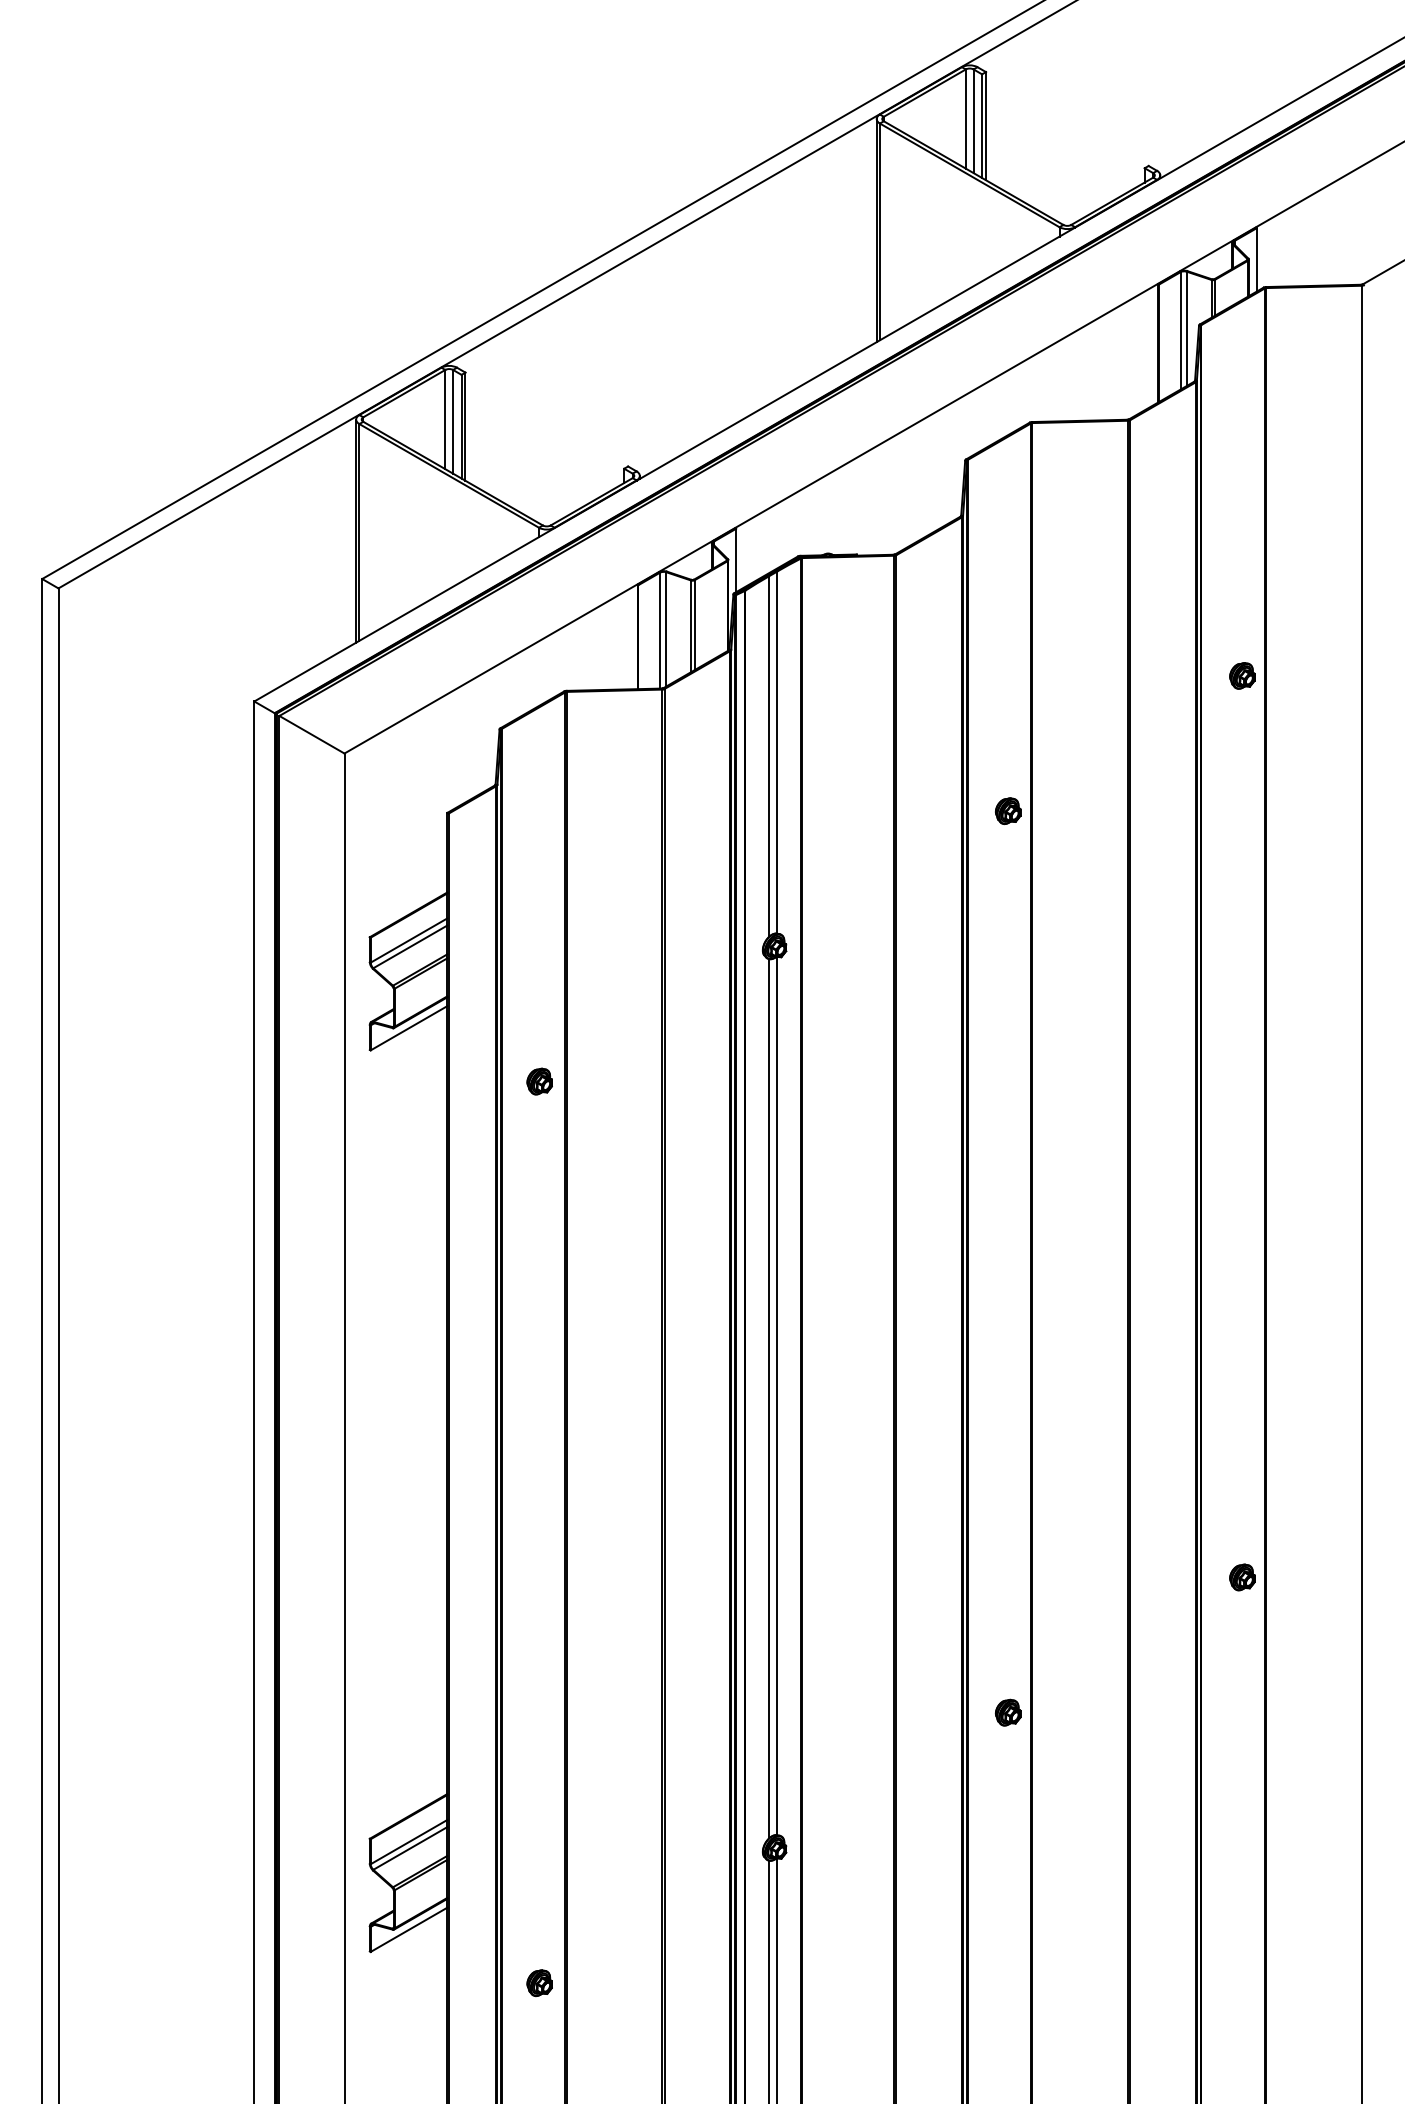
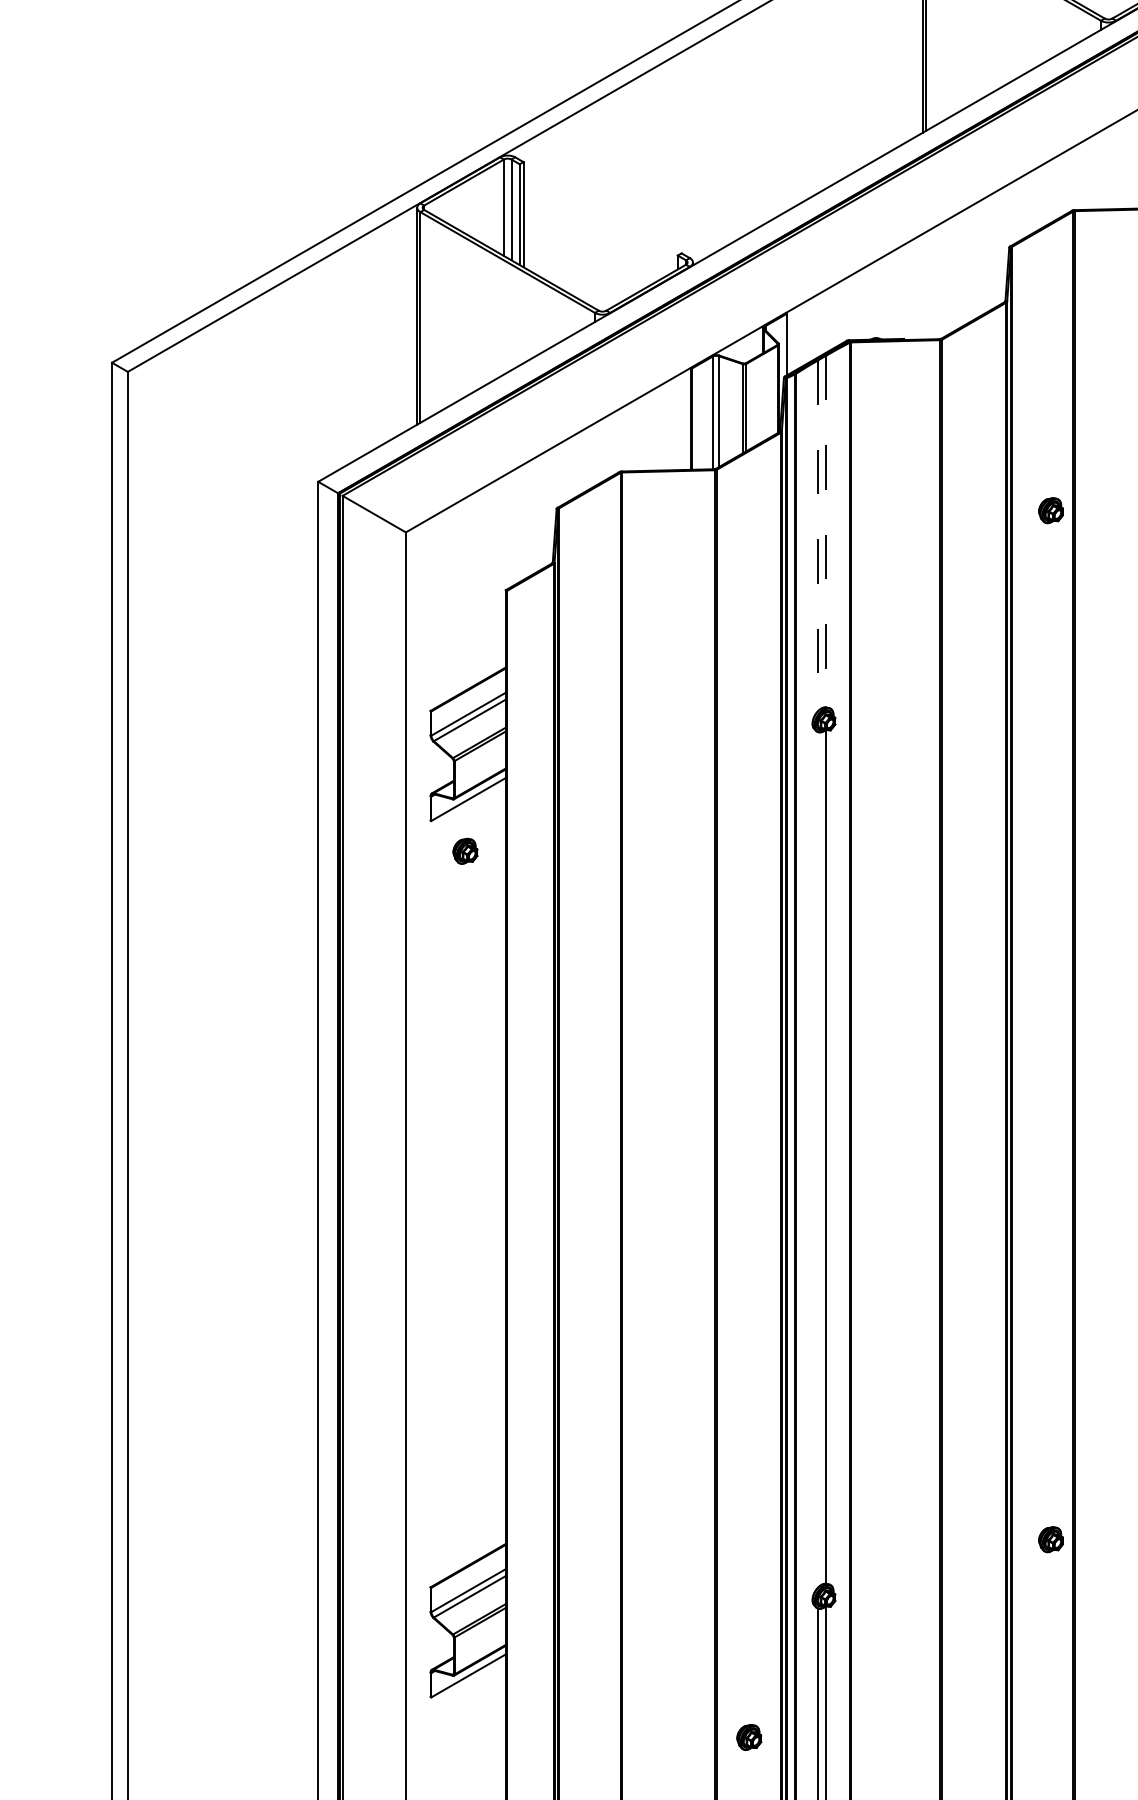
line: (777, 752) -> (826, 531), solid -> dashed
line: (768, 756) -> (818, 535), solid -> dashed
part: (1008, 811) -> (1051, 510), moved
part: (539, 1081) -> (465, 851), moved
line: (768, 1398) -> (818, 1159), removed
part: (1007, 1712) -> (1050, 1539), moved
part: (539, 1983) -> (749, 1737), moved

